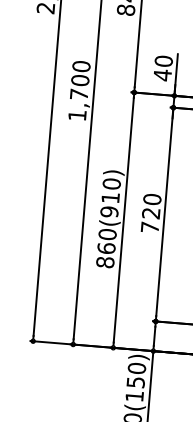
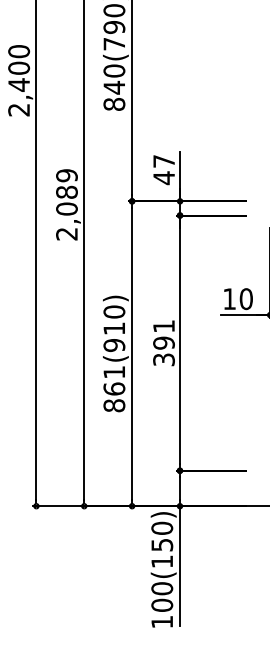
text: (164, 60) -> (164, 160), 40 -> 47
text: (79, 90) -> (66, 204), 1,700 -> 2,089
text: (150, 212) -> (163, 342), 720 -> 391
text: (107, 233) -> (114, 371), 860(910) -> 861(910)

